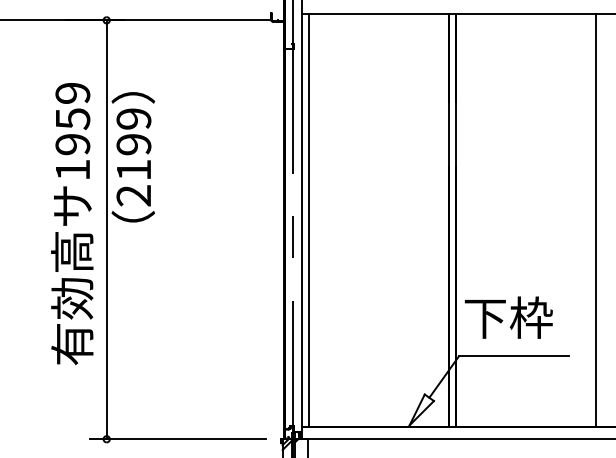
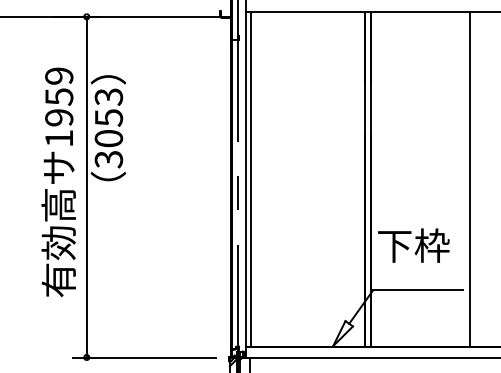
text: (133, 157) -> (108, 128), 2199 -> 3053
line: (596, 219) -> (469, 178), moved
text: (508, 317) -> (413, 245), moved

